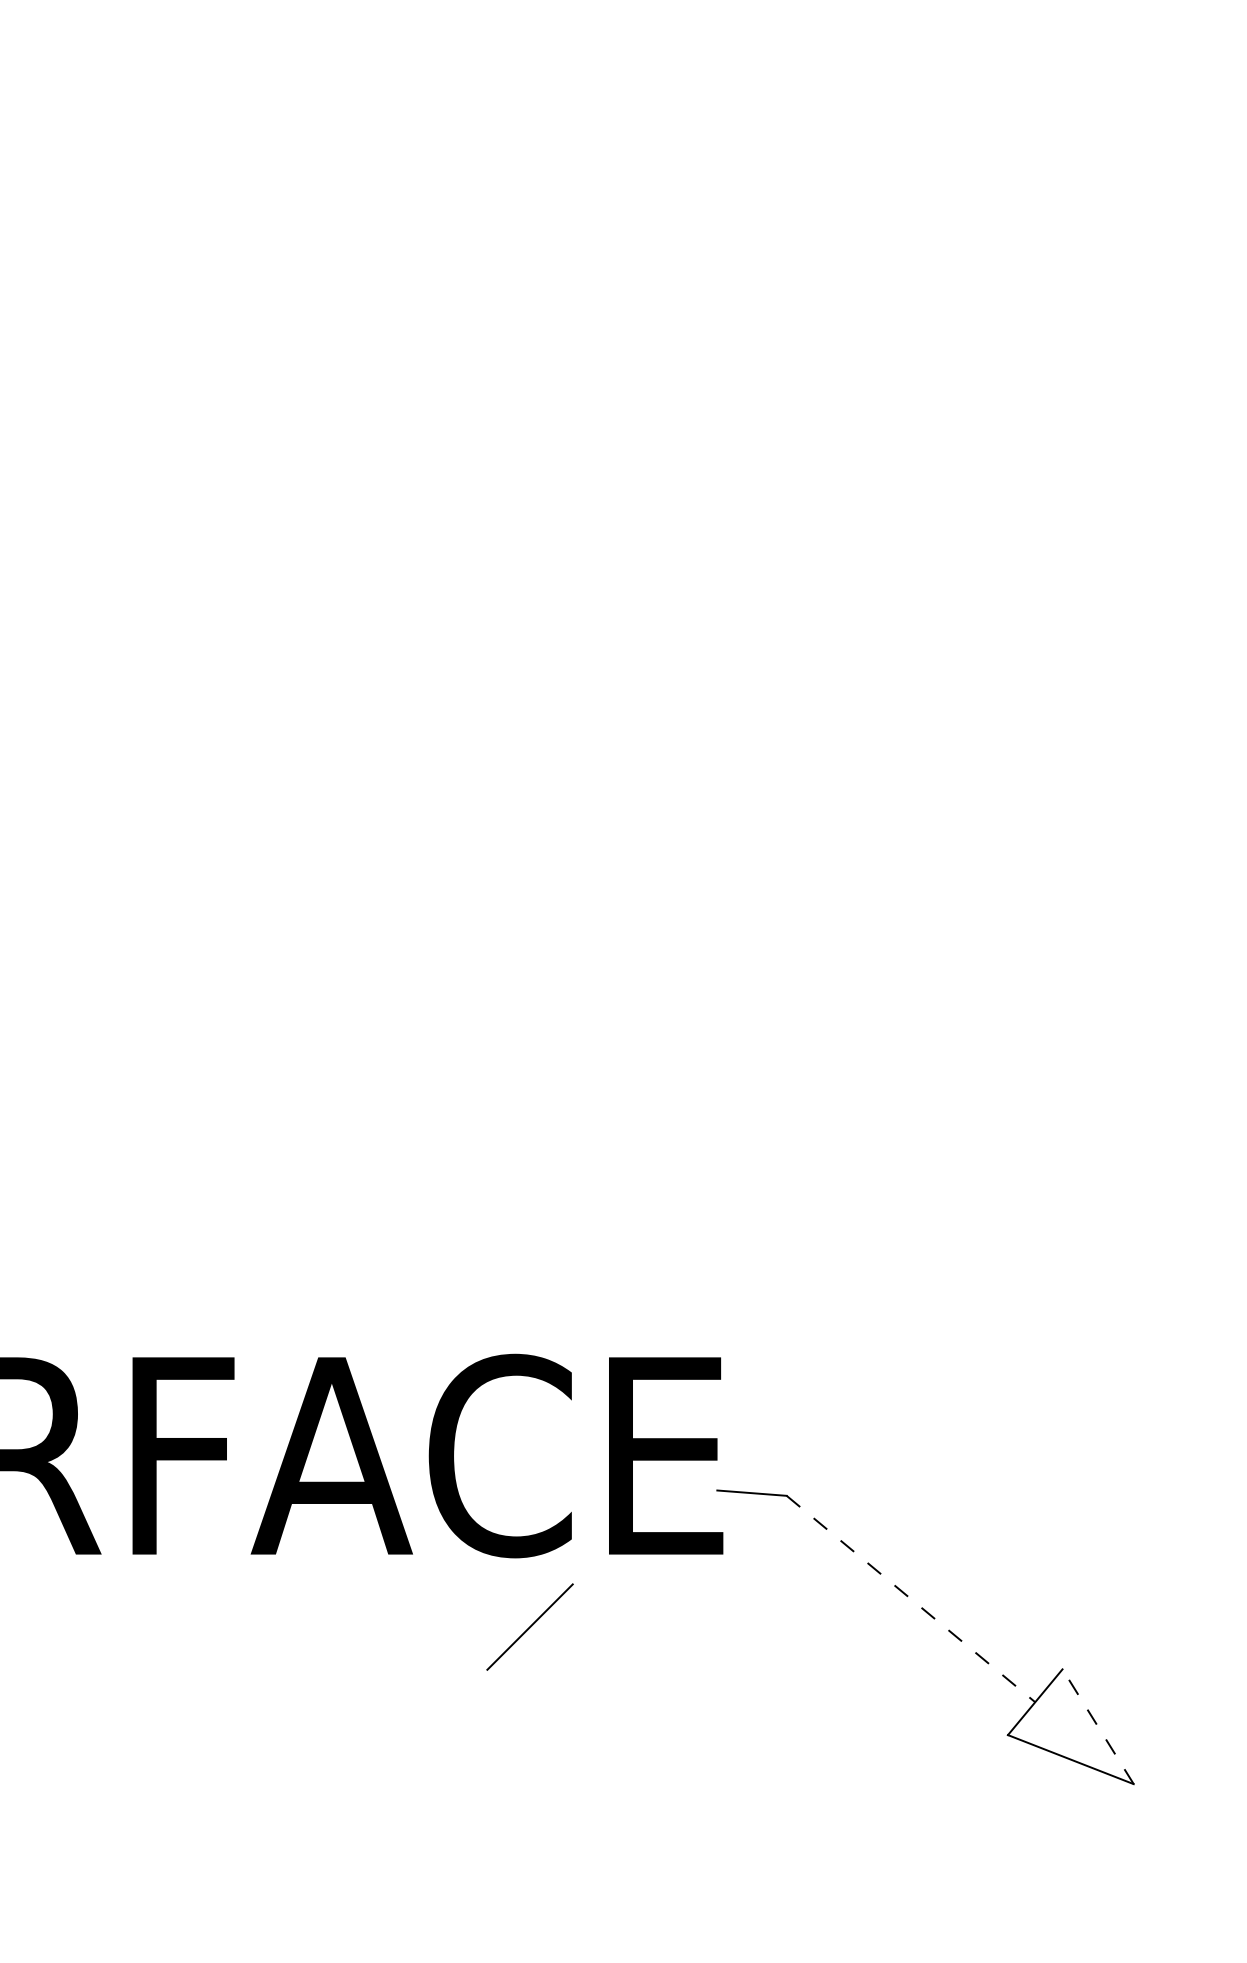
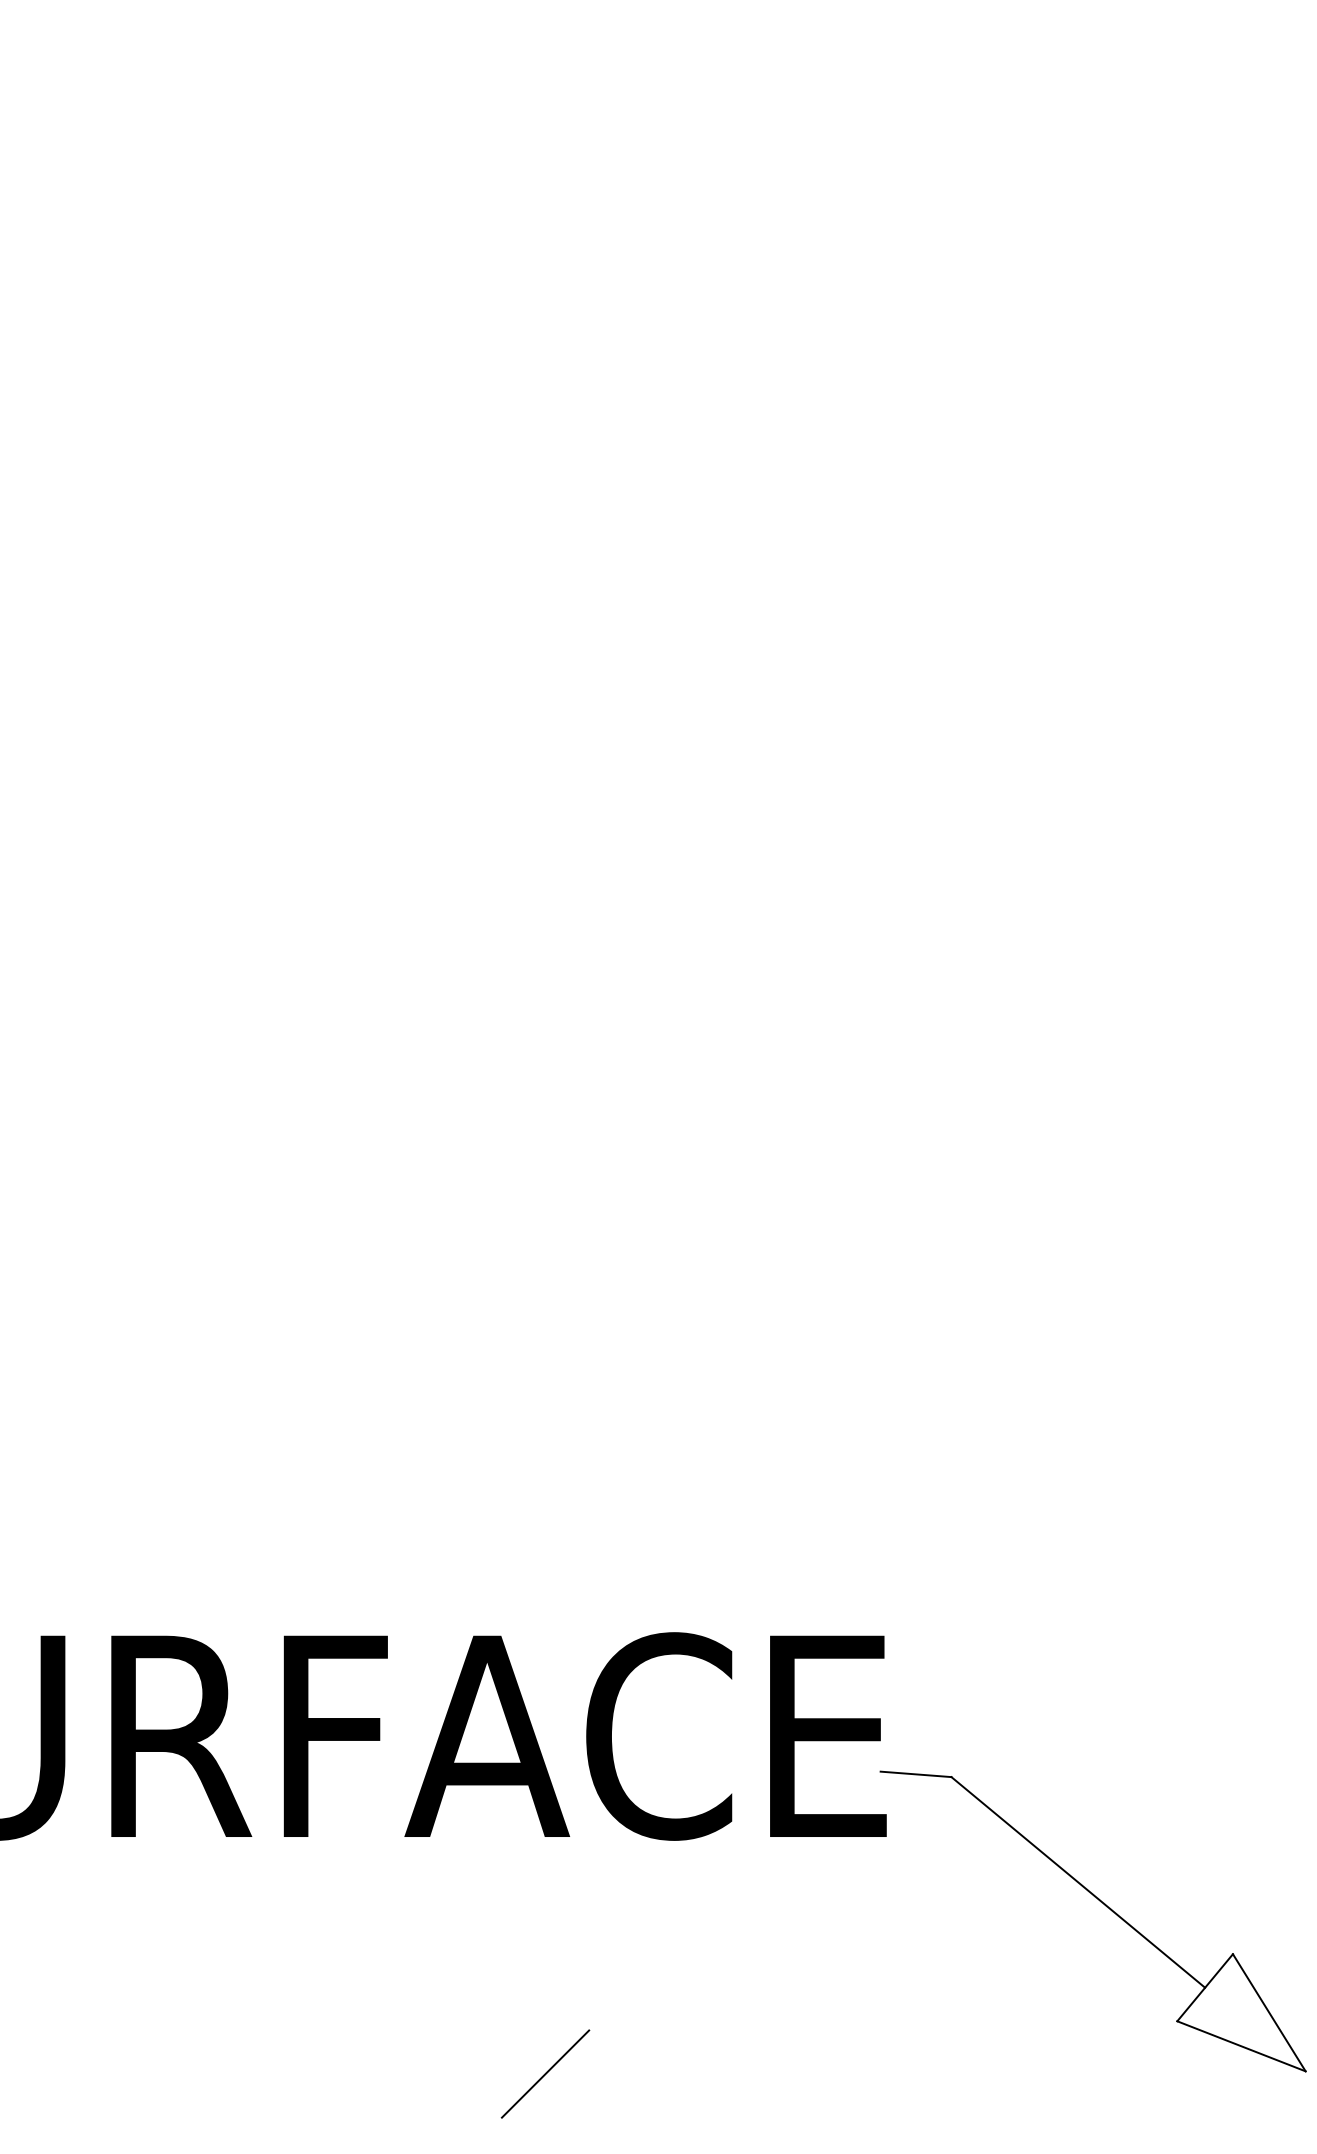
line: (911, 1599) -> (1078, 1882), dashed -> solid
line: (530, 1626) -> (545, 2073), moved
line: (1098, 1726) -> (1269, 2012), dashed -> solid

